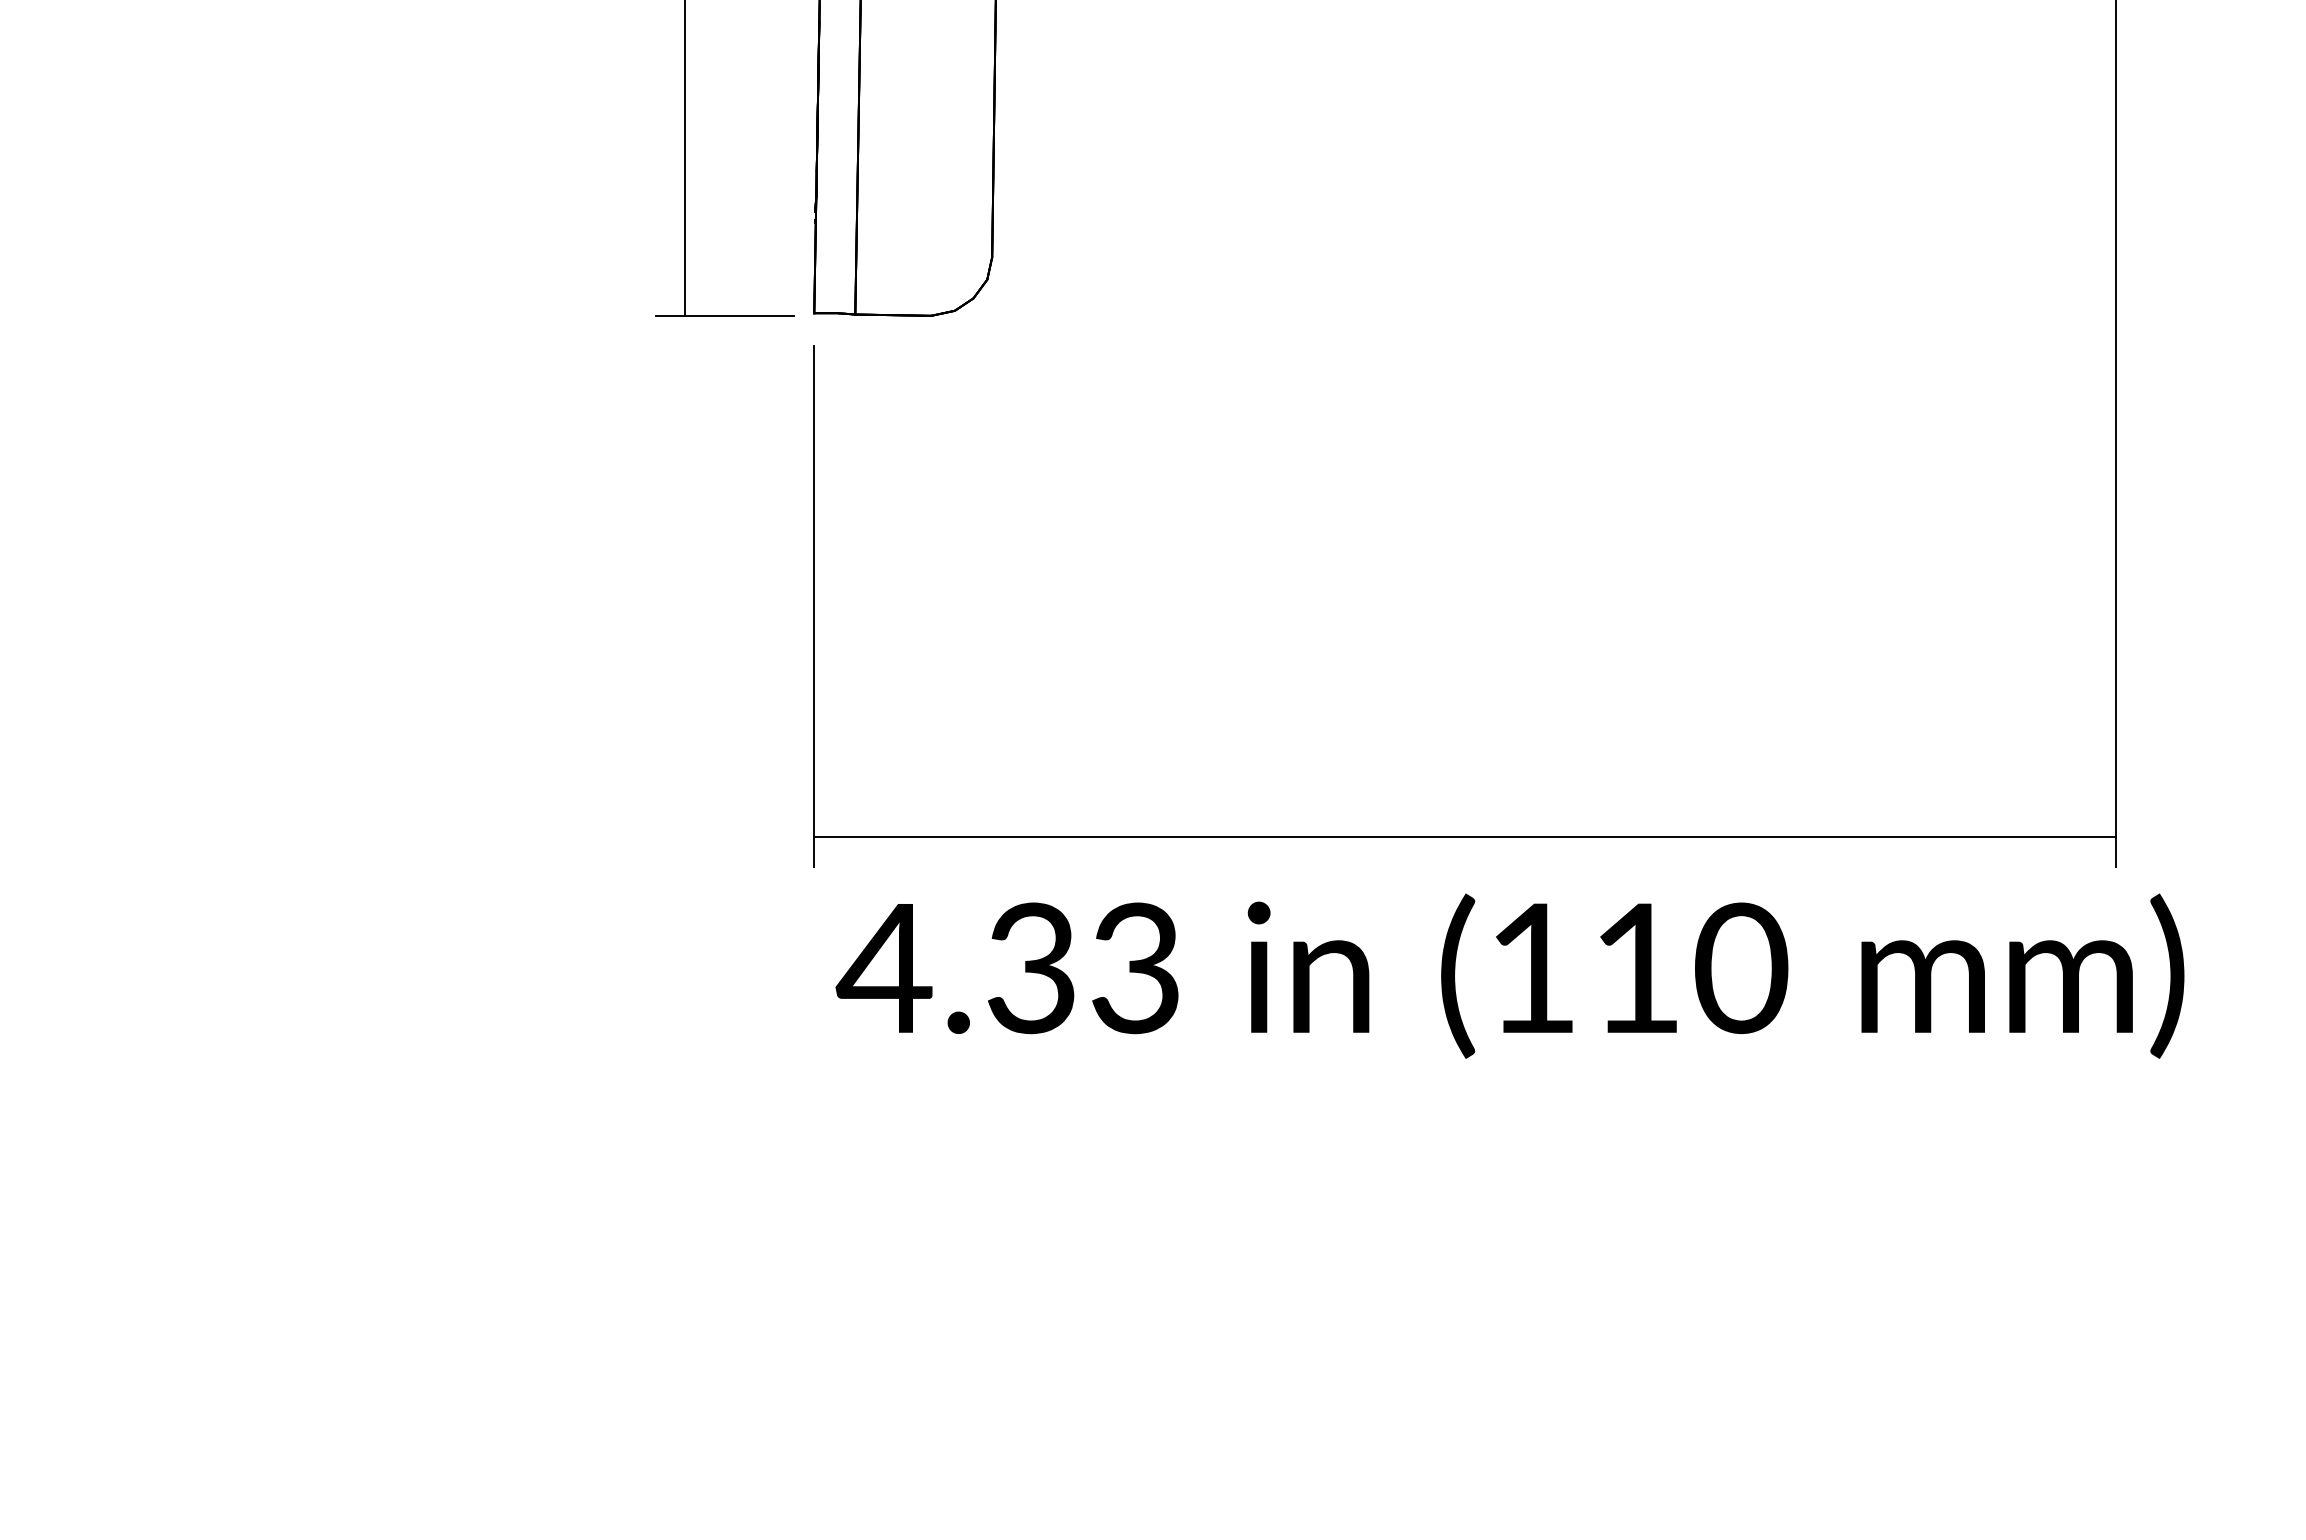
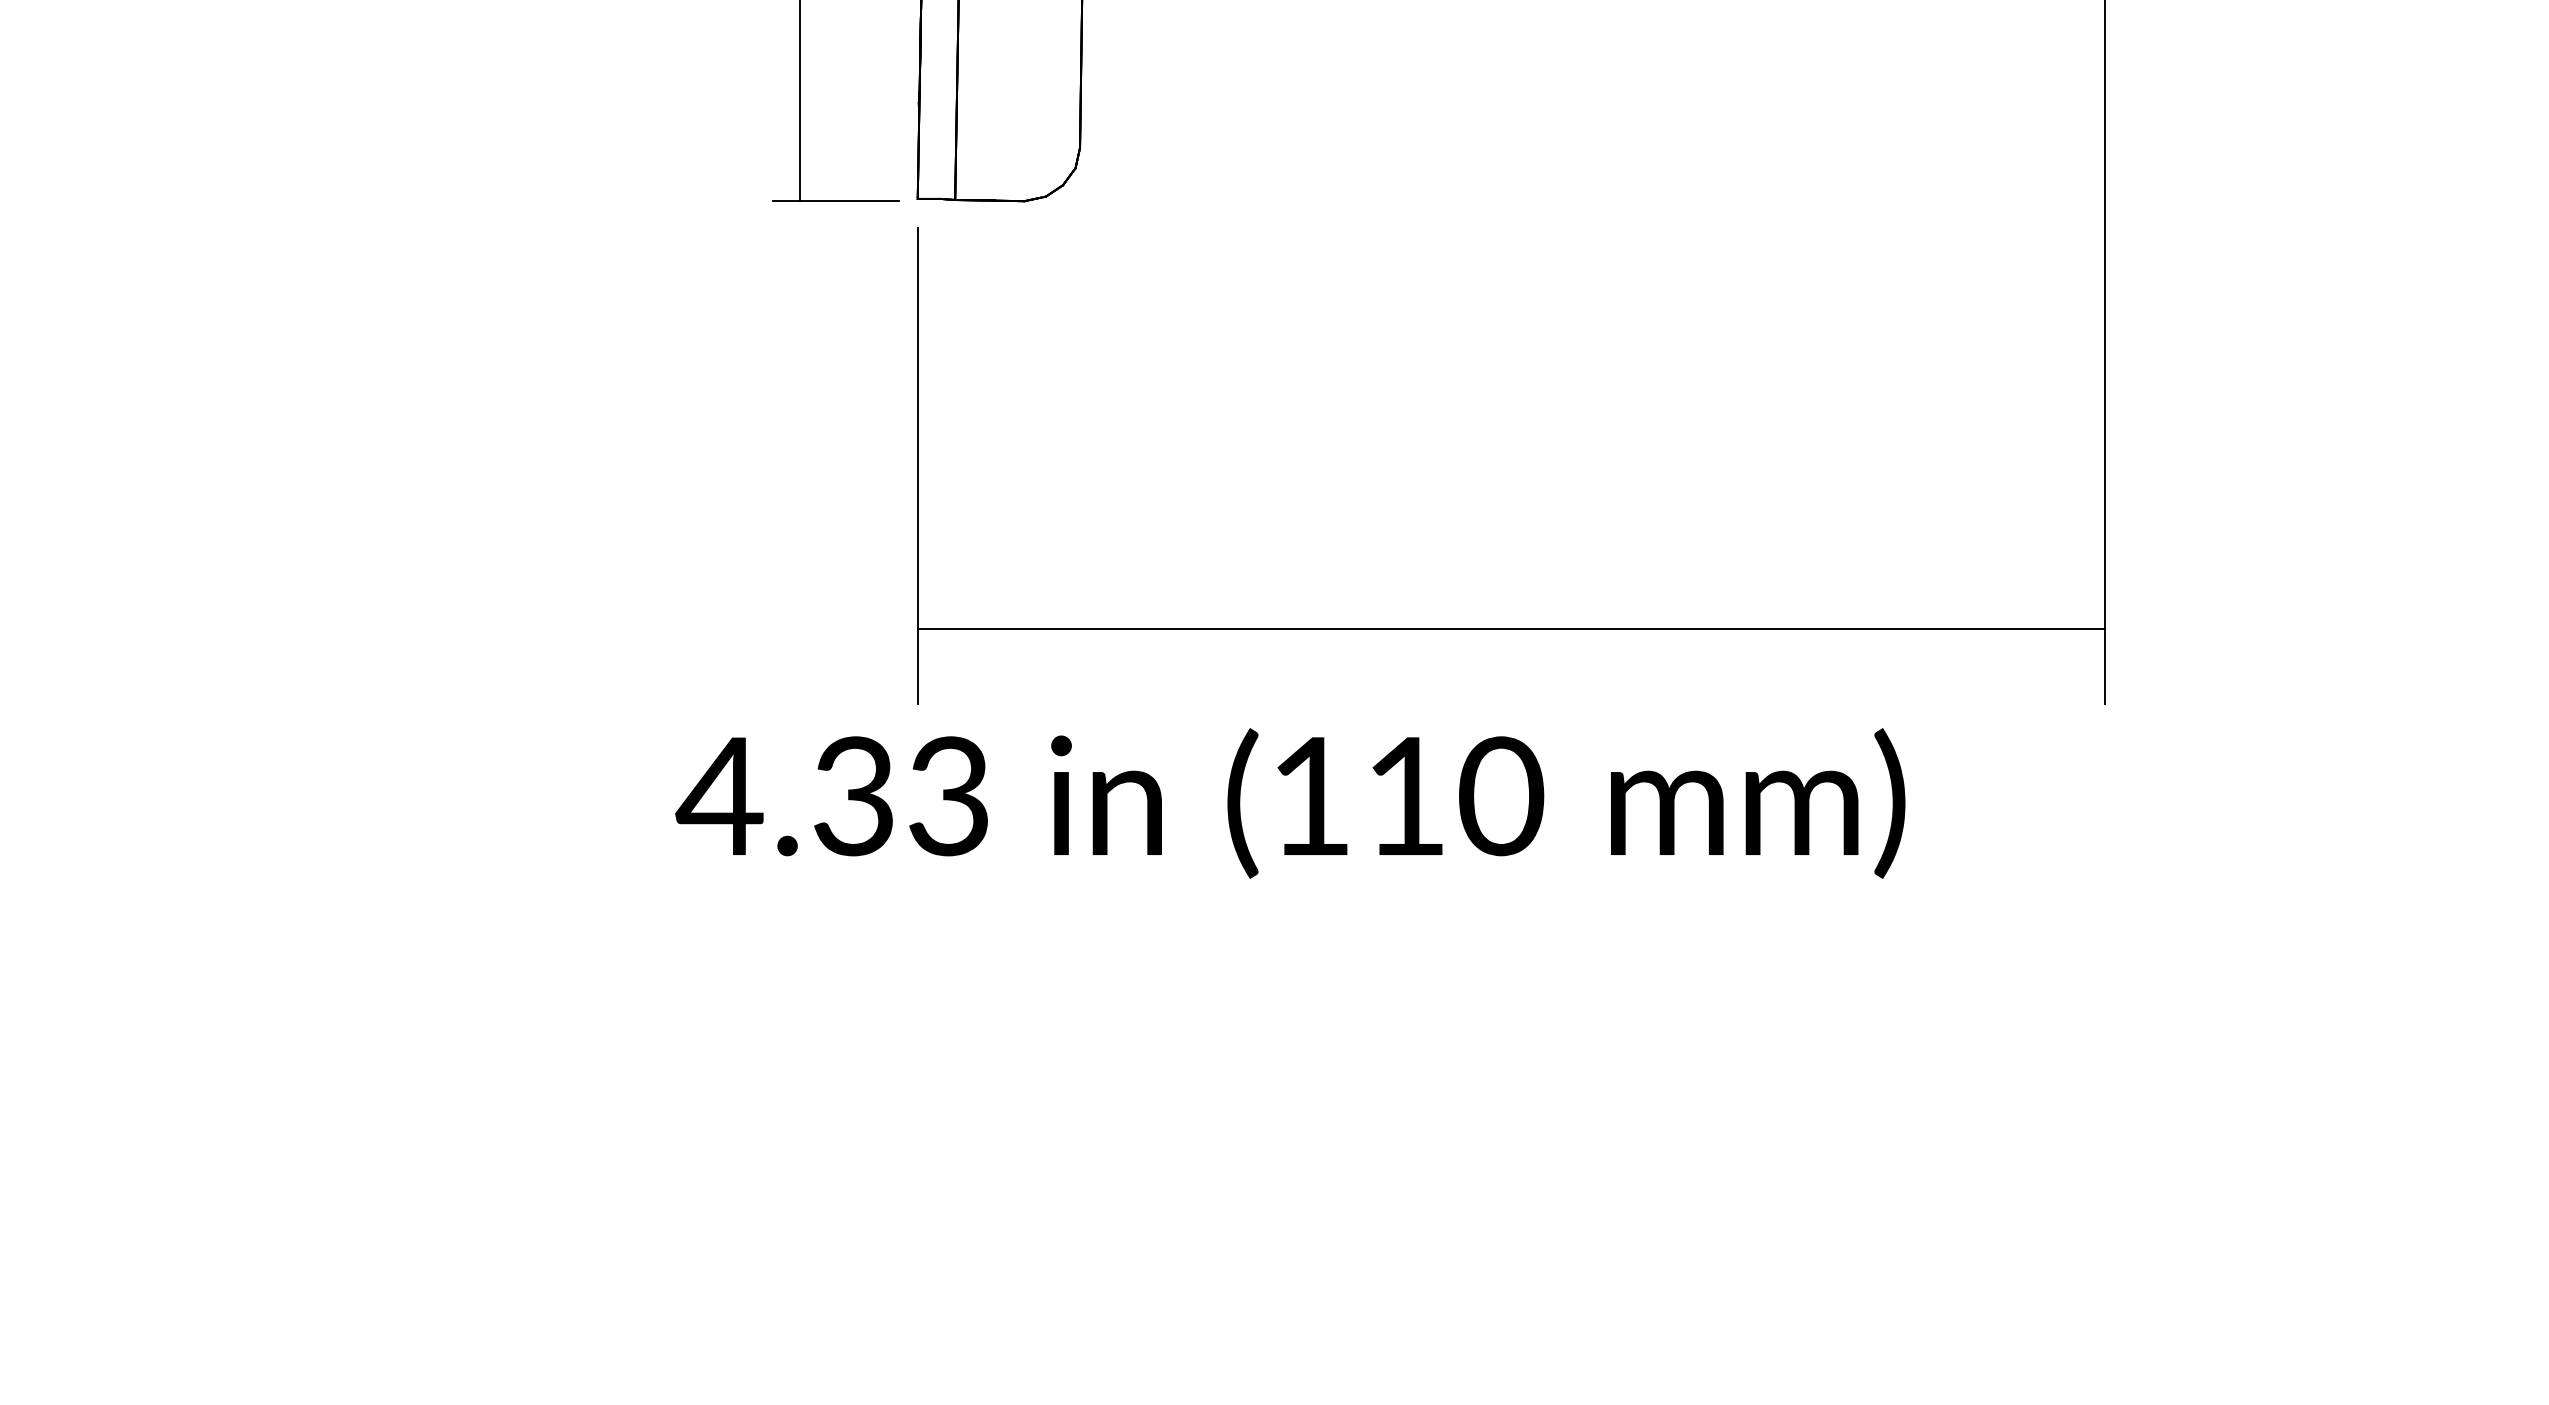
line: (1465, 836) -> (1511, 629), moved
text: (1510, 976) -> (1290, 803), moved

